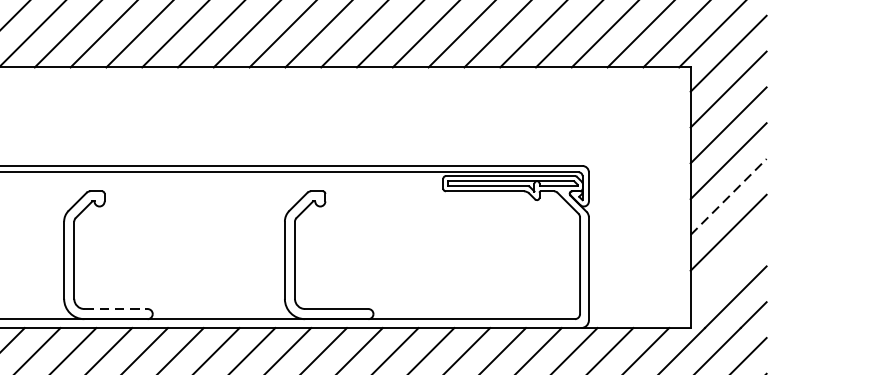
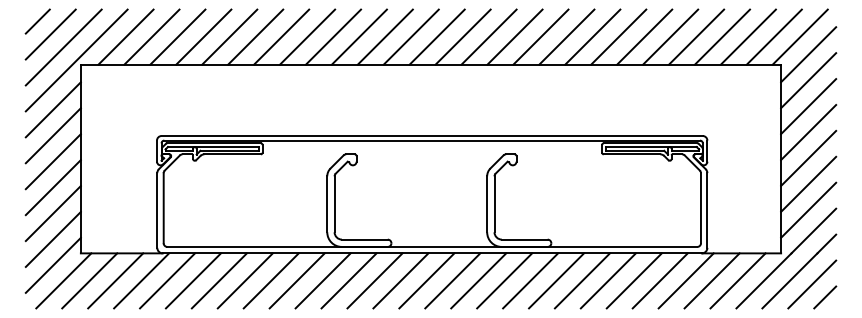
line: (728, 197) -> (808, 158), dashed -> solid
line: (728, 267) -> (808, 209), added
line: (115, 308) -> (364, 239), dashed -> solid

